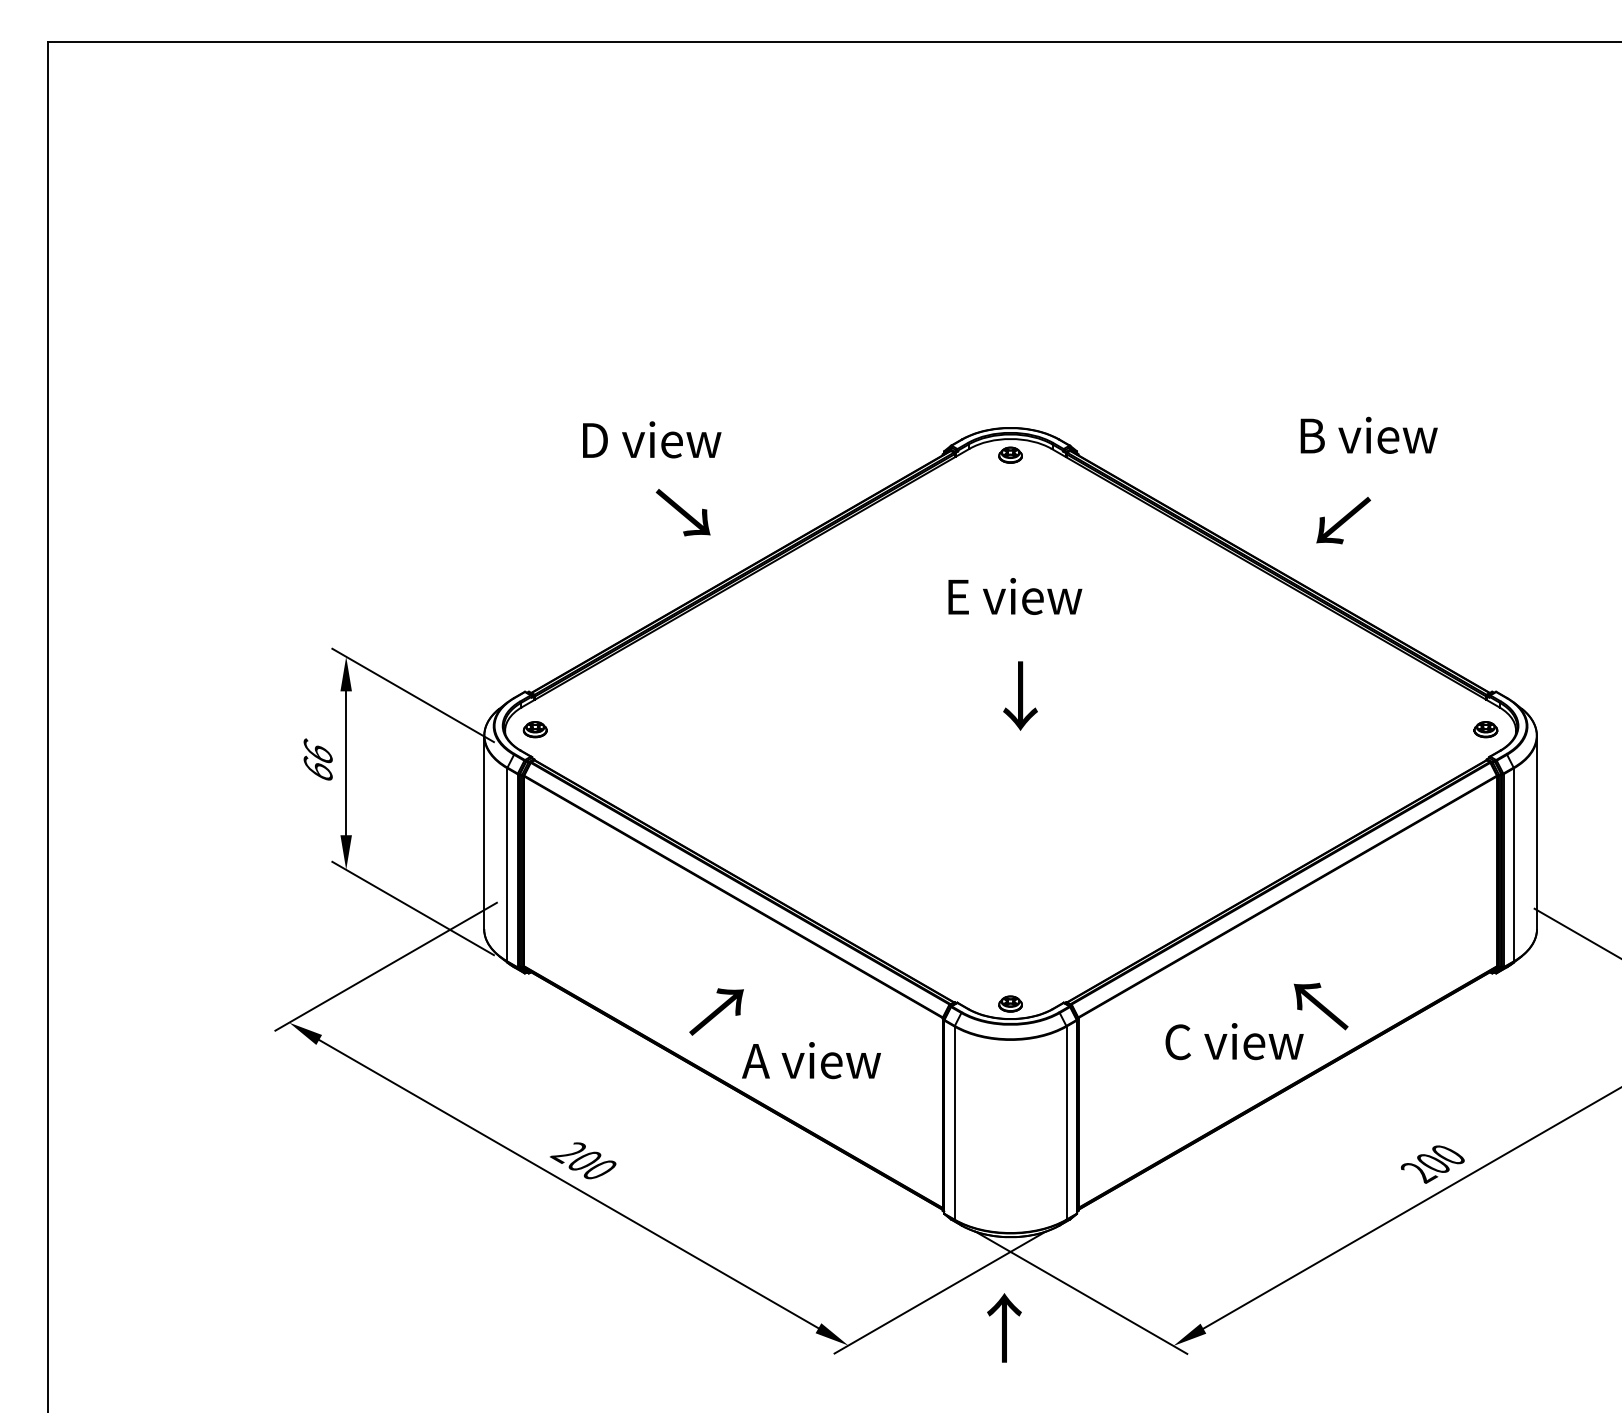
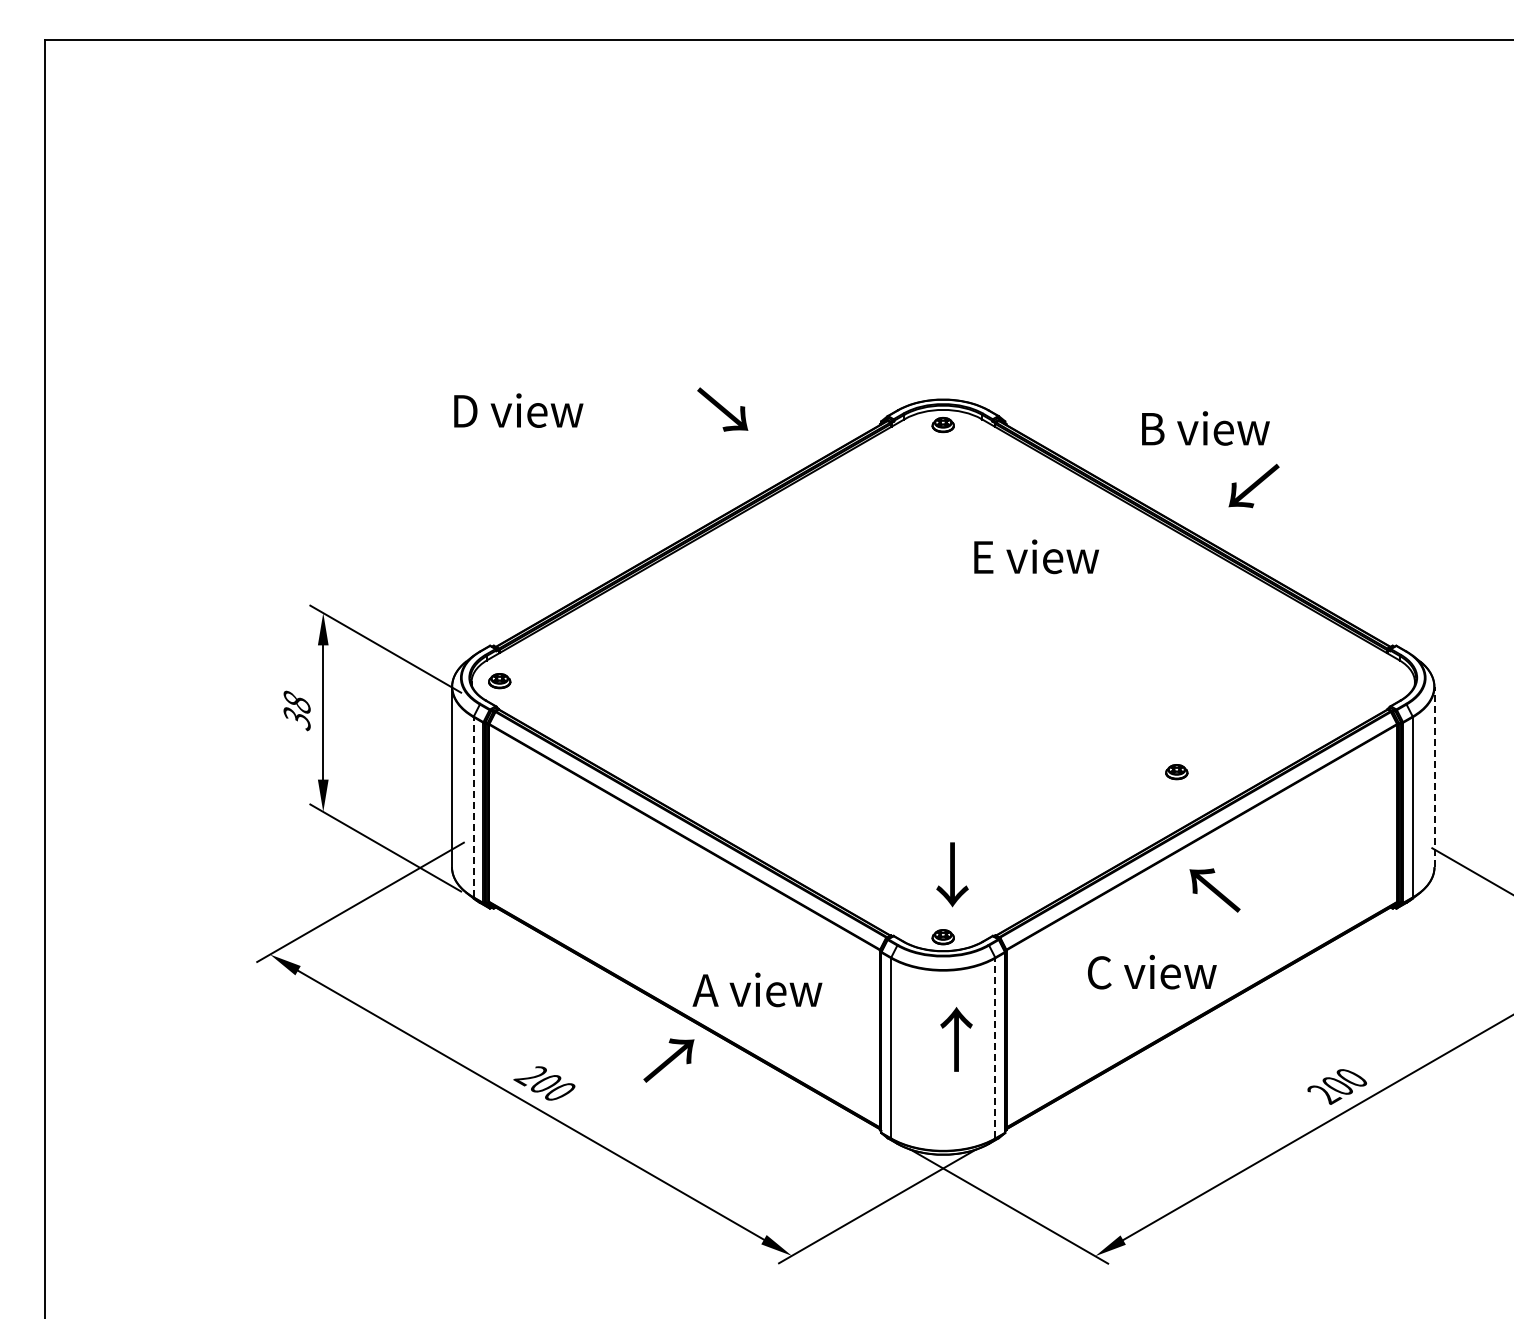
text: (1368, 435) -> (1205, 428), moved
text: (651, 439) -> (518, 410), moved
text: (682, 512) -> (722, 409), moved
text: (1015, 596) -> (1036, 556), moved
text: (1020, 695) -> (952, 874), moved
part: (1485, 730) -> (1176, 772), moved
text: (317, 761) -> (296, 710), 66 -> 38
line: (1537, 831) -> (1434, 776), solid -> dashed
line: (507, 864) -> (473, 806), solid -> dashed
text: (1320, 1006) -> (1214, 890), moved
text: (716, 1011) -> (668, 1060), moved
line: (1066, 1122) -> (995, 1047), solid -> dashed
text: (1004, 1328) -> (956, 1039), moved

